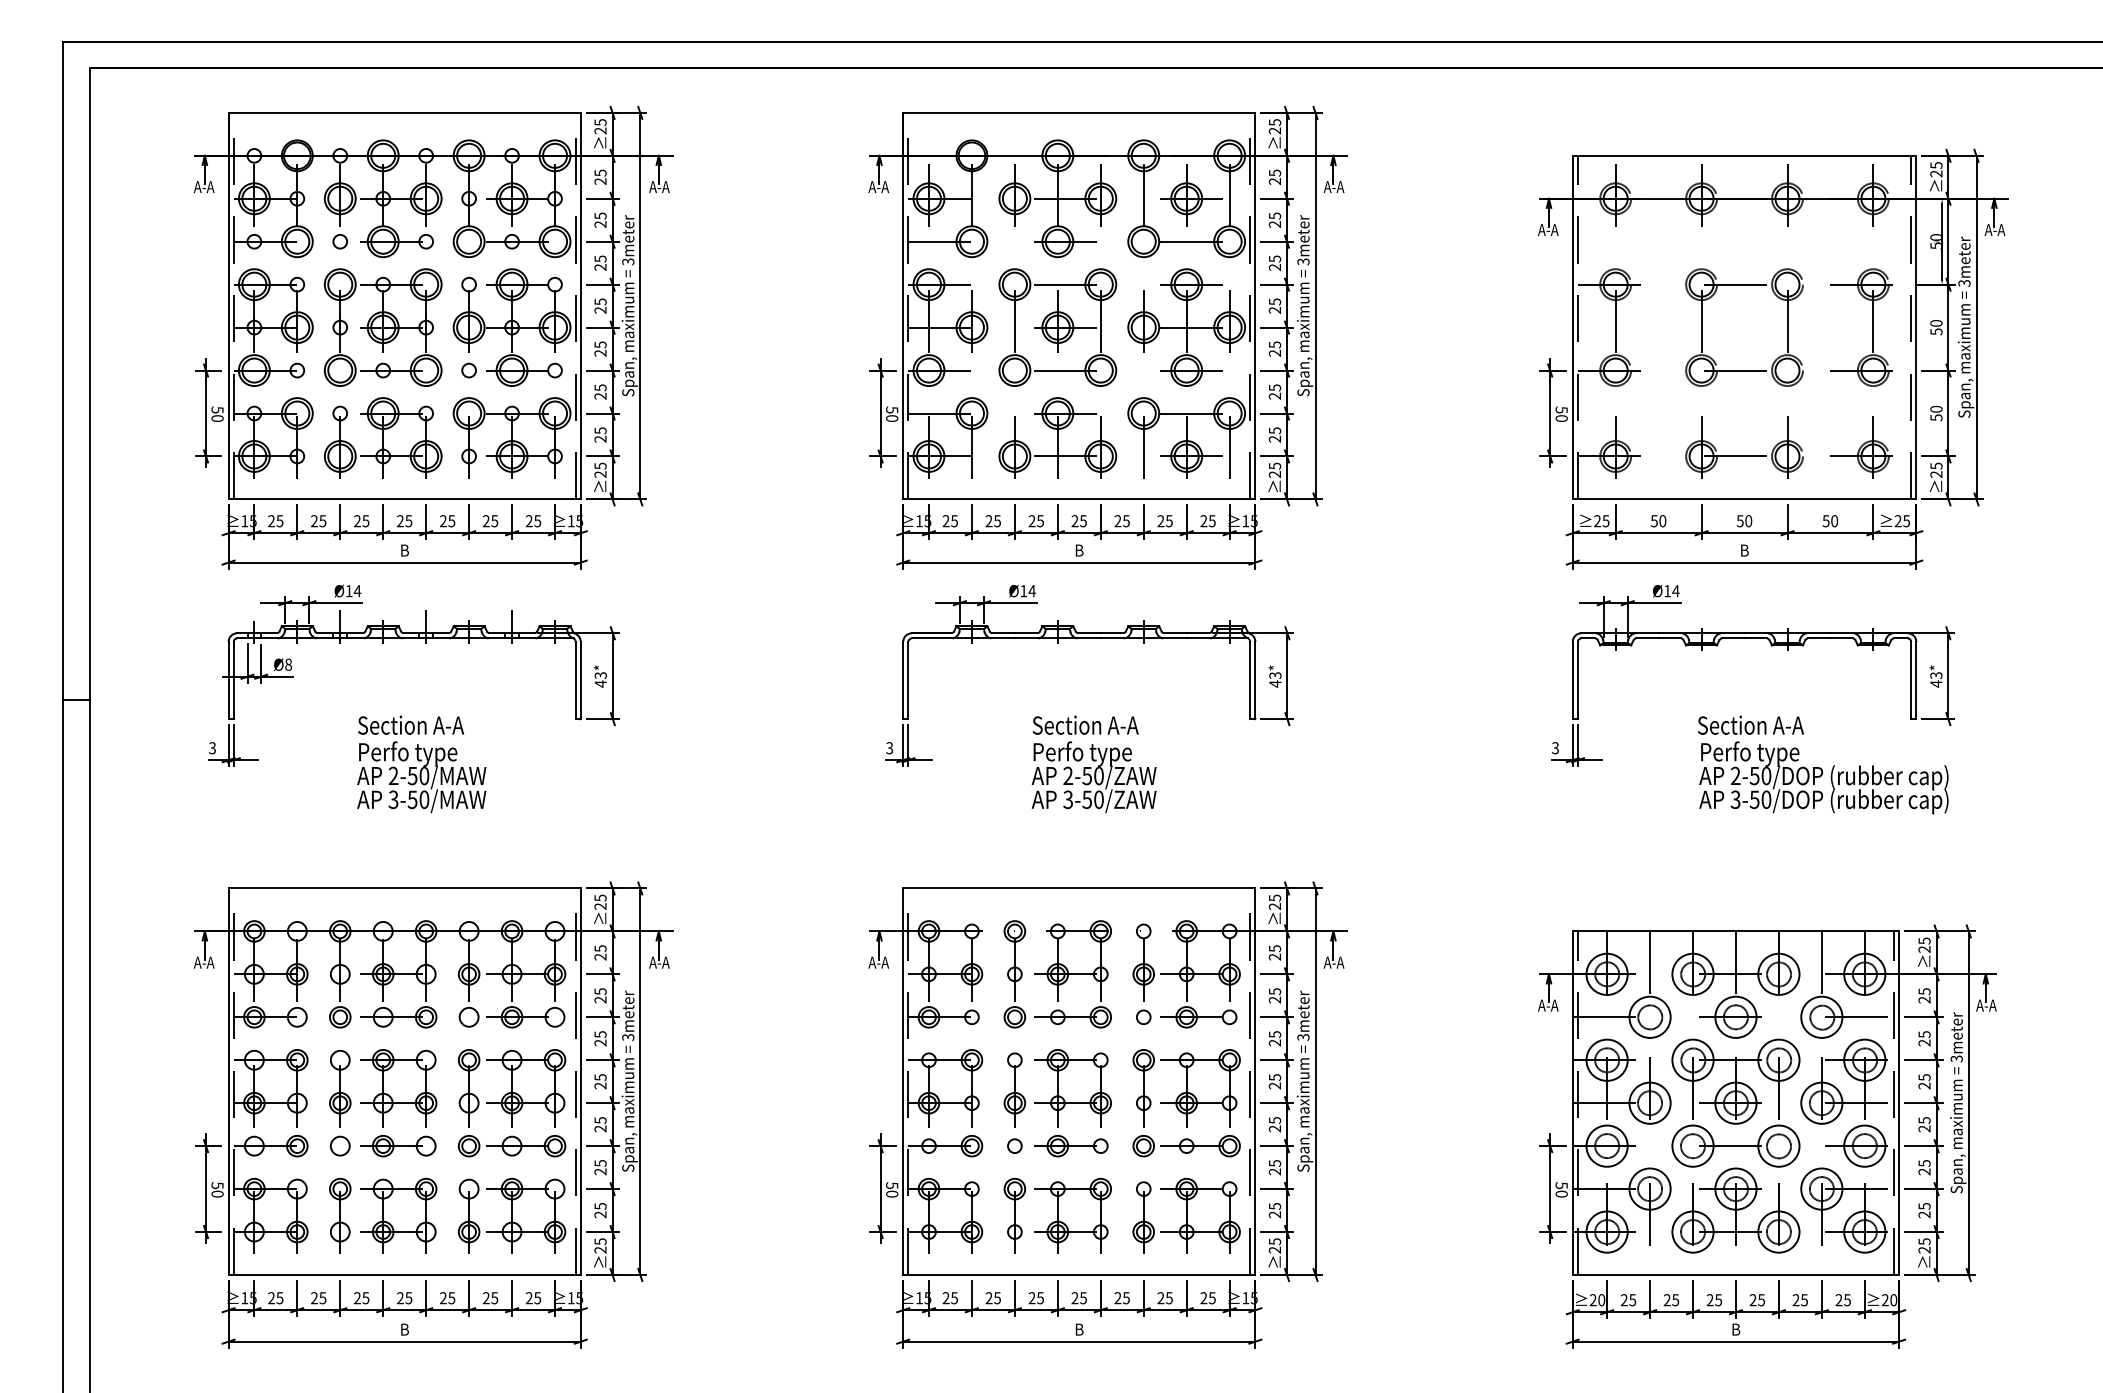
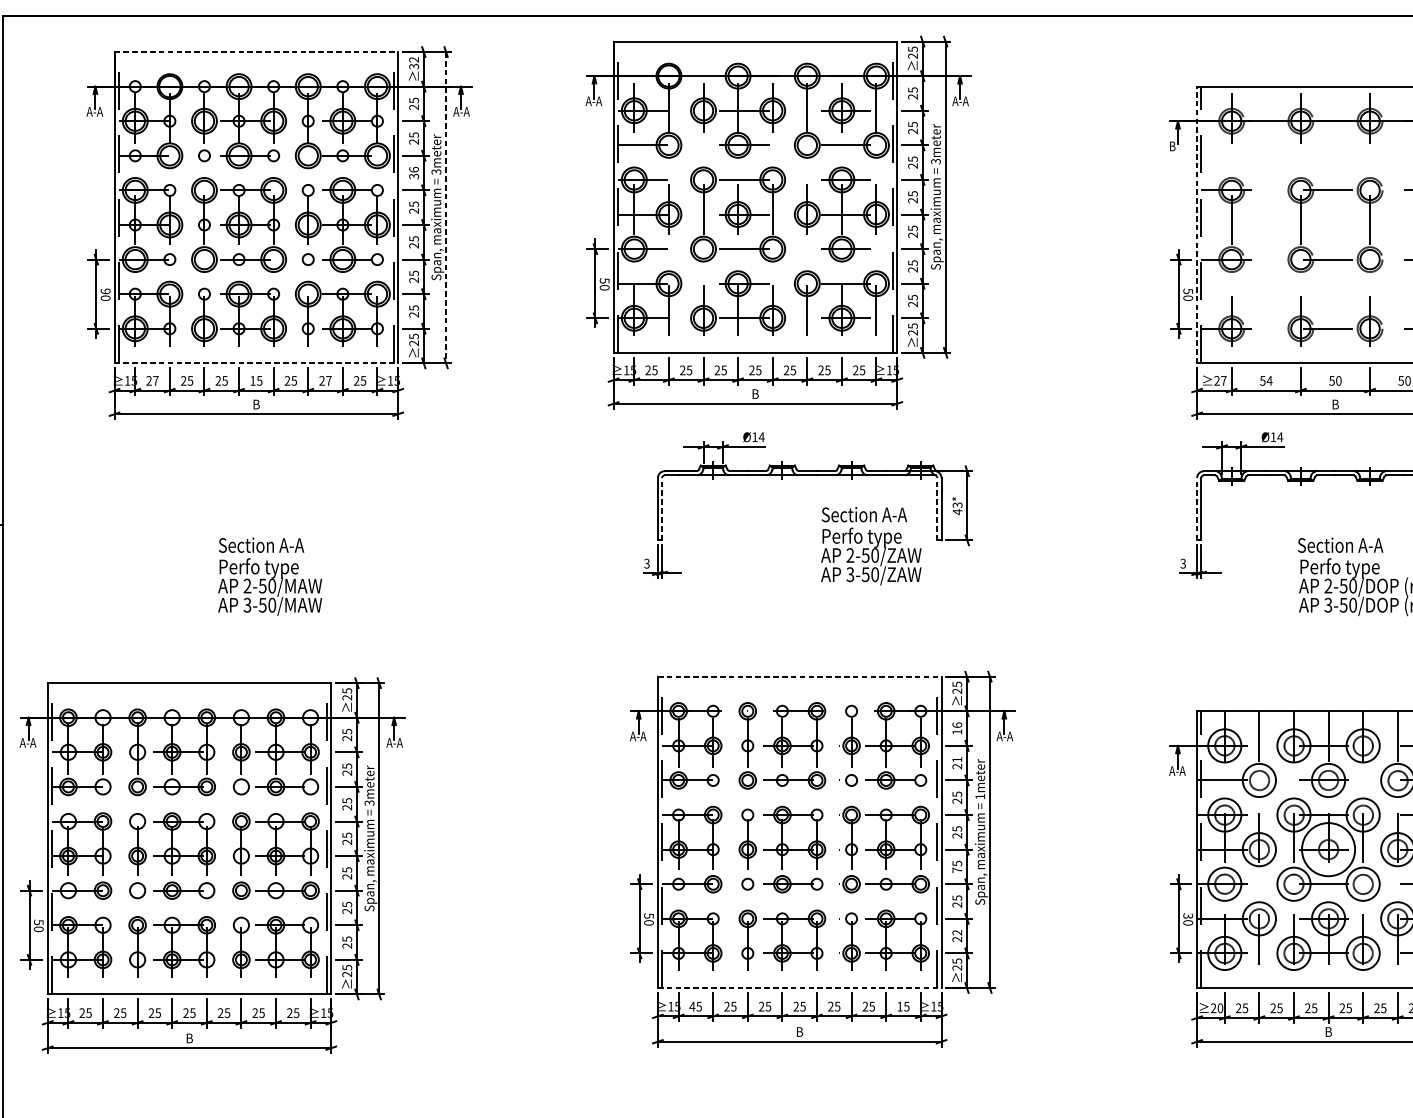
line: (405, 112) -> (257, 51), solid -> dashed
text: (600, 126) -> (414, 63), 25 -> 32
text: (1548, 229) -> (1177, 145), A-A -> B
text: (600, 262) -> (414, 172), 25 -> 36
line: (640, 306) -> (446, 207), solid -> dashed
line: (1572, 327) -> (1196, 224), solid -> dashed
part: (1107, 337) -> (778, 222), moved
text: (217, 409) -> (105, 290), 50 -> 90
line: (405, 499) -> (257, 363), solid -> dashed
text: (279, 521) -> (155, 381), 25 -> 27
text: (400, 521) -> (252, 381), 25 -> 15
text: (494, 521) -> (328, 381), 25 -> 27
text: (1605, 521) -> (1223, 381), 25 -> 27
text: (1662, 521) -> (1269, 381), 50 -> 54
part: (425, 643) -> (273, 479), removed
line: (908, 680) -> (662, 509), solid -> dashed
line: (1250, 680) -> (937, 509), solid -> dashed
line: (1572, 680) -> (1196, 509), solid -> dashed
text: (1093, 764) -> (870, 546), moved
line: (1079, 888) -> (799, 676), solid -> dashed
text: (1274, 952) -> (956, 728), 25 -> 16
text: (1275, 991) -> (957, 759), 25 -> 21
text: (1303, 1037) -> (980, 796), 3meter -> 1meter
circle: (1735, 1102) -> (1328, 849), size x1.6
part: (433, 1114) -> (212, 865), moved
text: (1274, 1128) -> (956, 870), 25 -> 75
text: (1561, 1185) -> (1188, 915), 50 -> 30
text: (1274, 1205) -> (956, 932), 25 -> 22
line: (1079, 1275) -> (799, 988), solid -> dashed
text: (945, 1298) -> (691, 1006), 25 -> 45
text: (1203, 1298) -> (899, 1006), 25 -> 15

